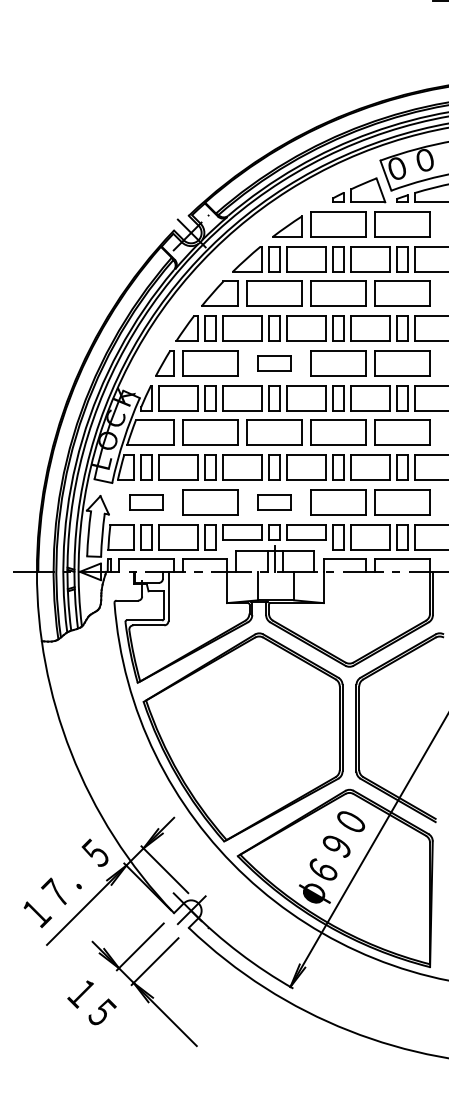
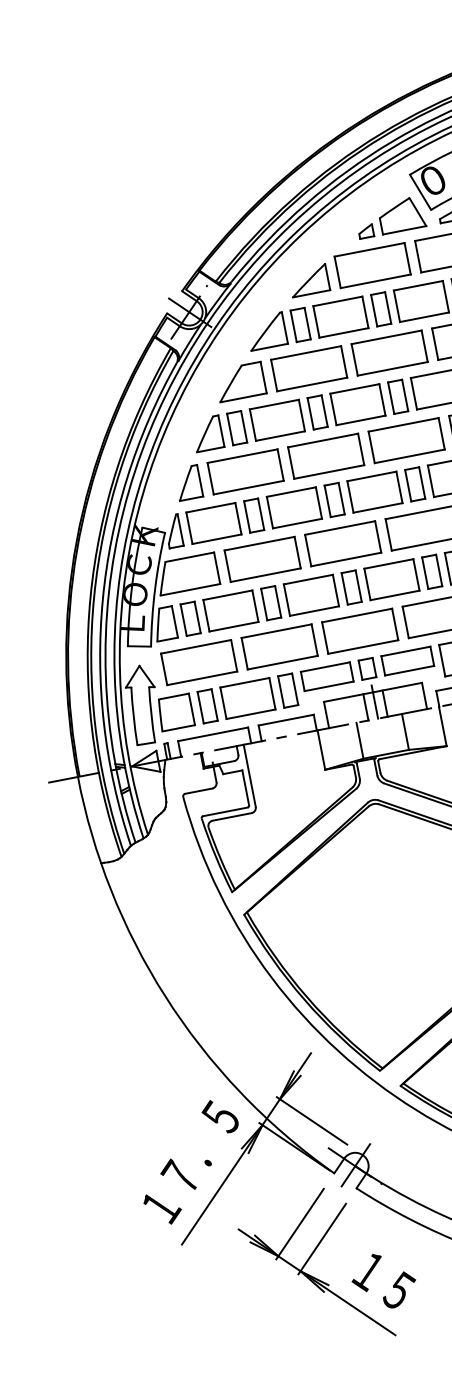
part: (274, 363) -> (326, 456), size x1.67
part: (146, 502) -> (198, 662), size x1.67
part: (274, 502) -> (360, 631), size x1.67
text: (91, 1002) -> (383, 1280), moved

